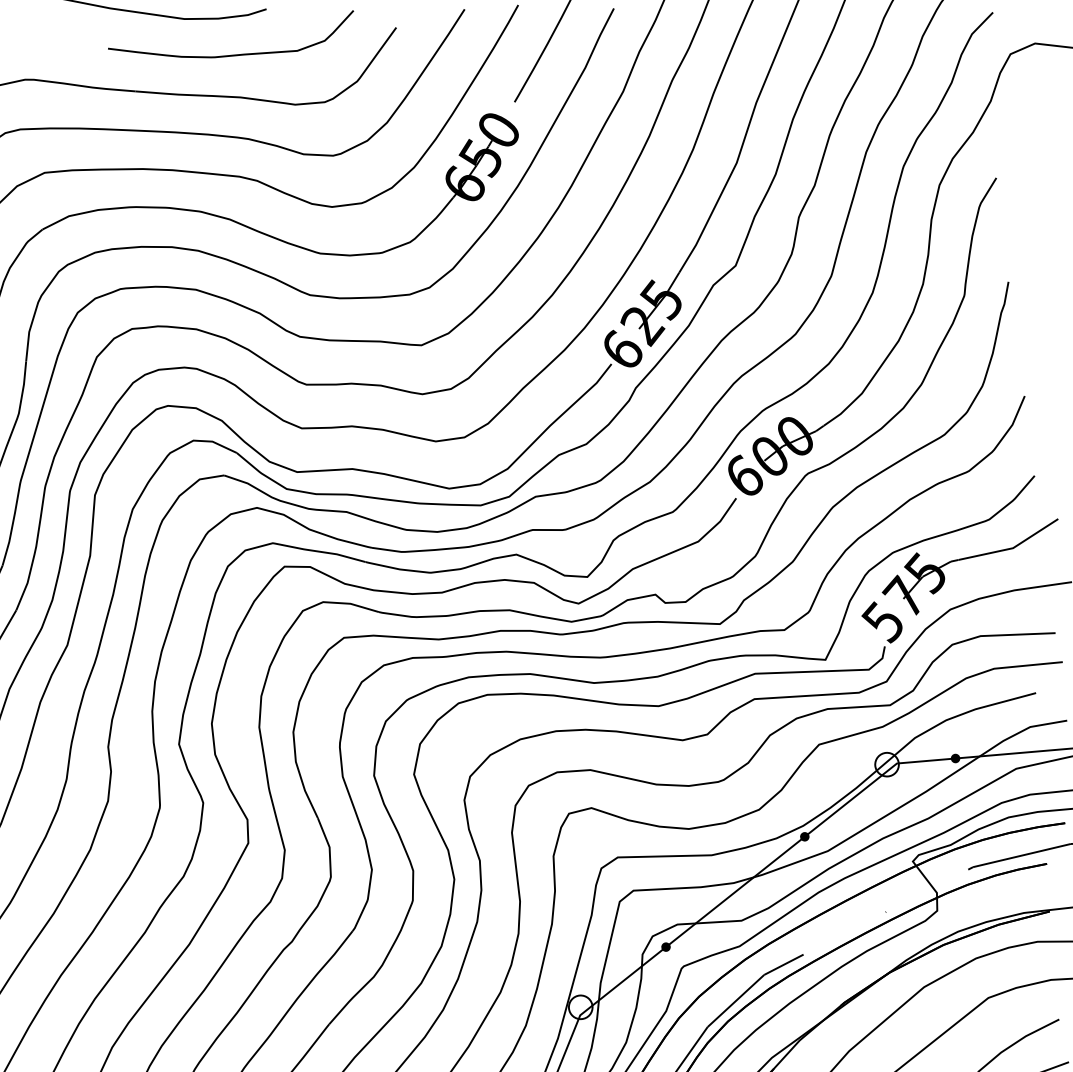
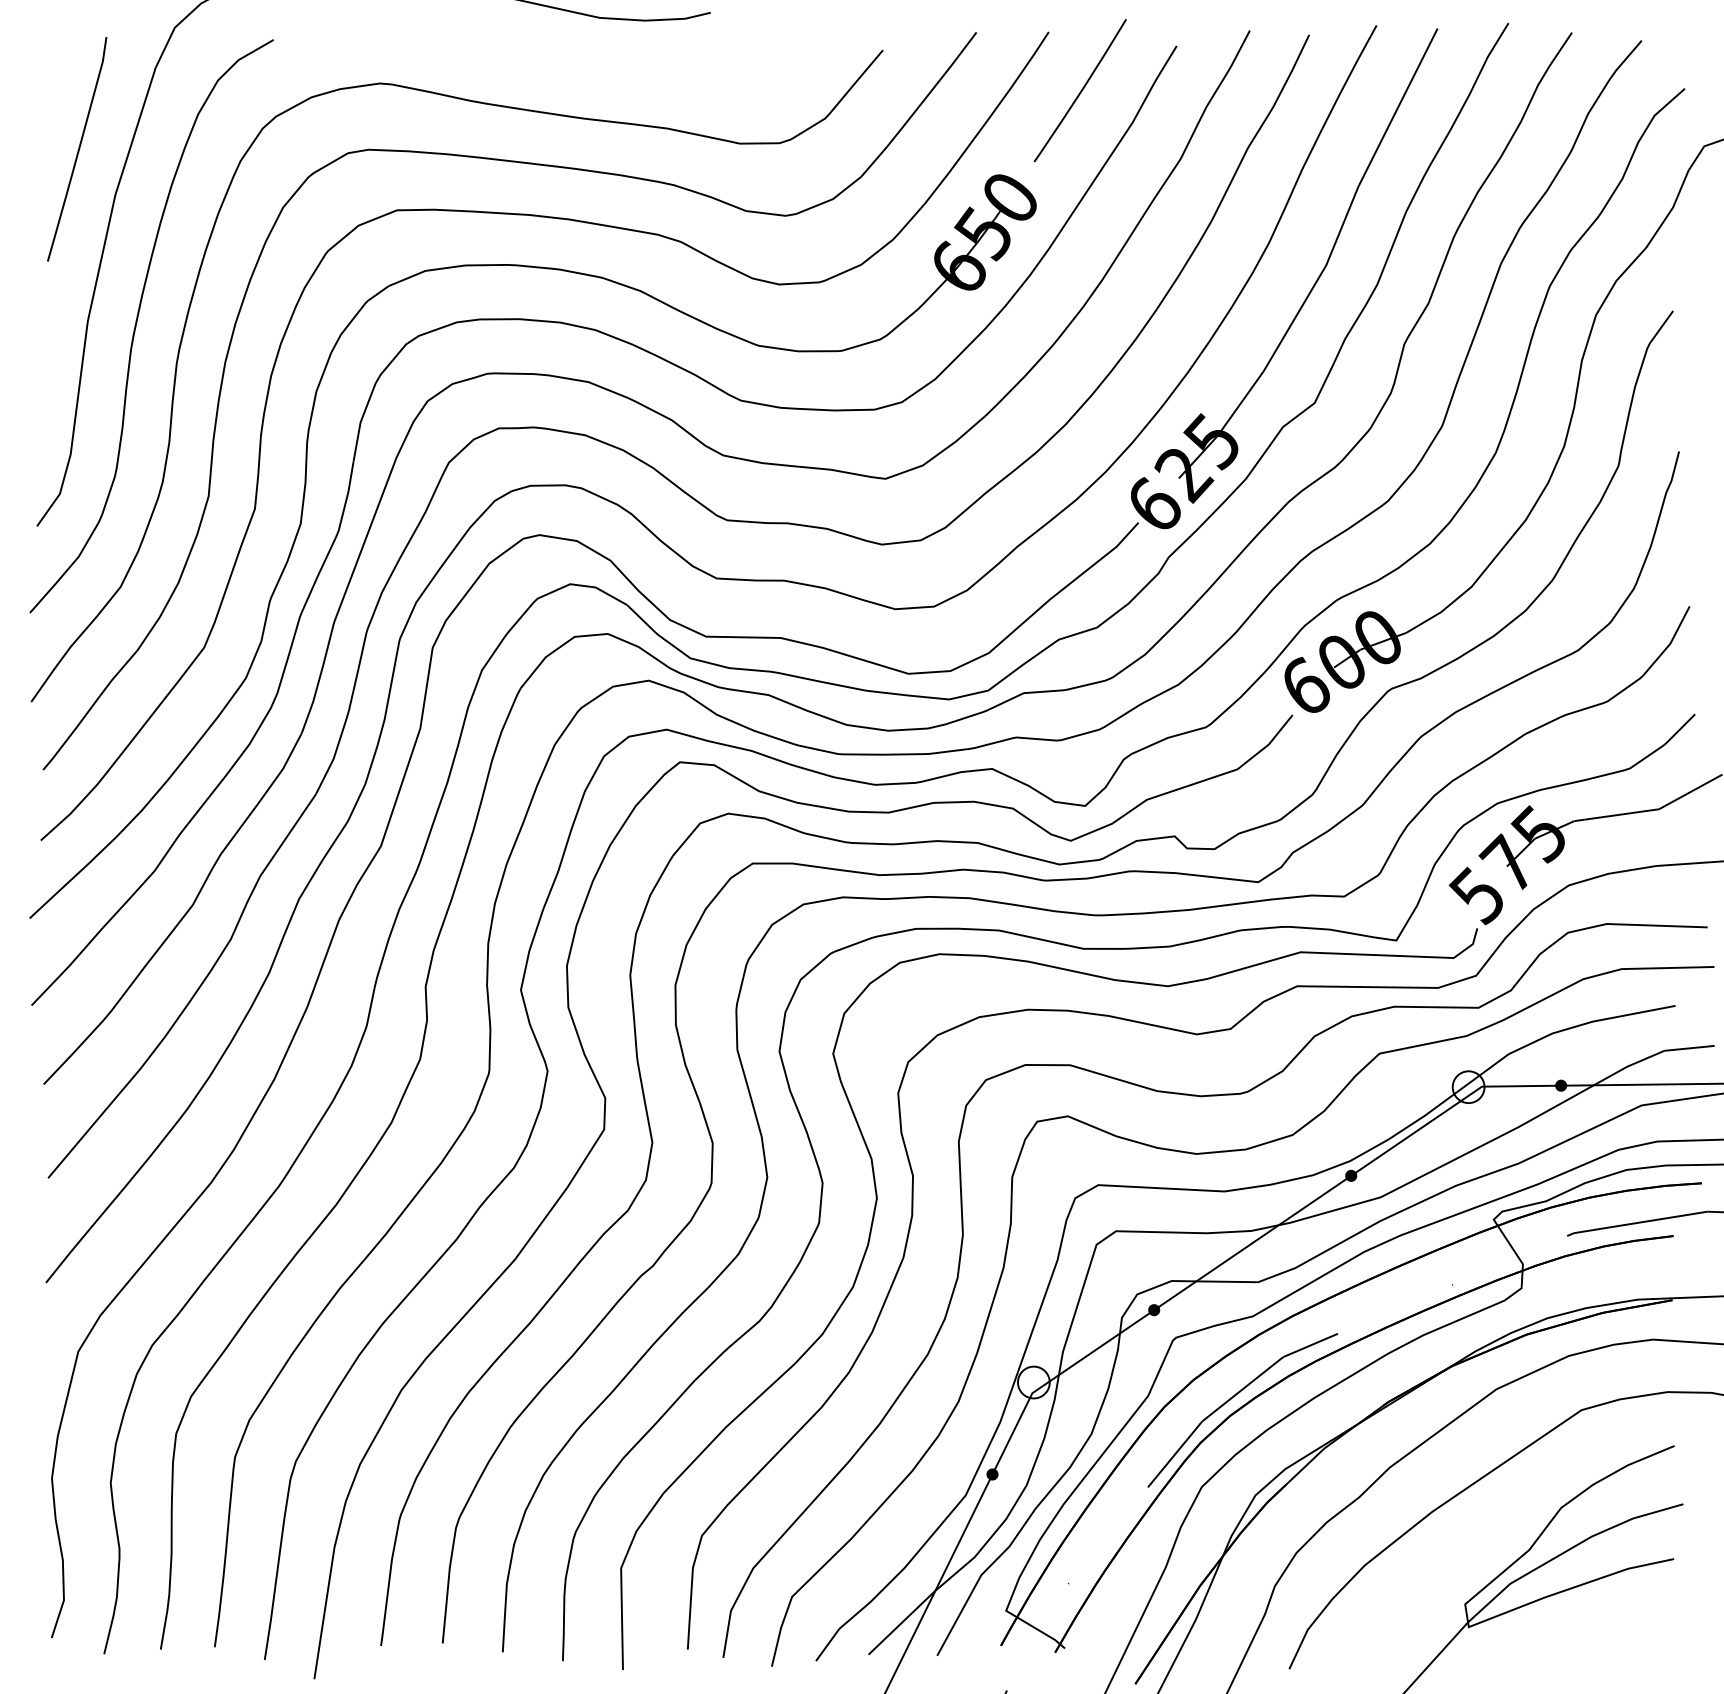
curve: (232, 54) -> (660, 70), removed

